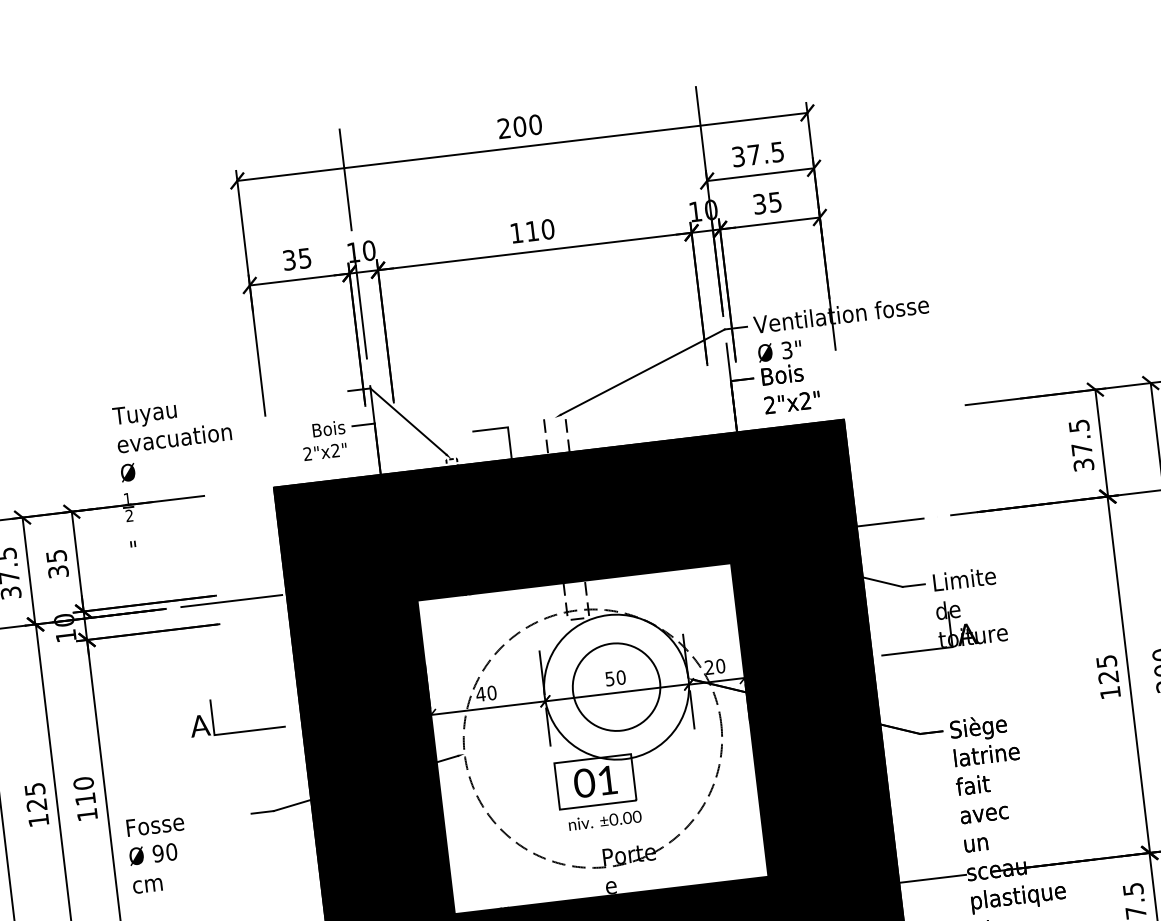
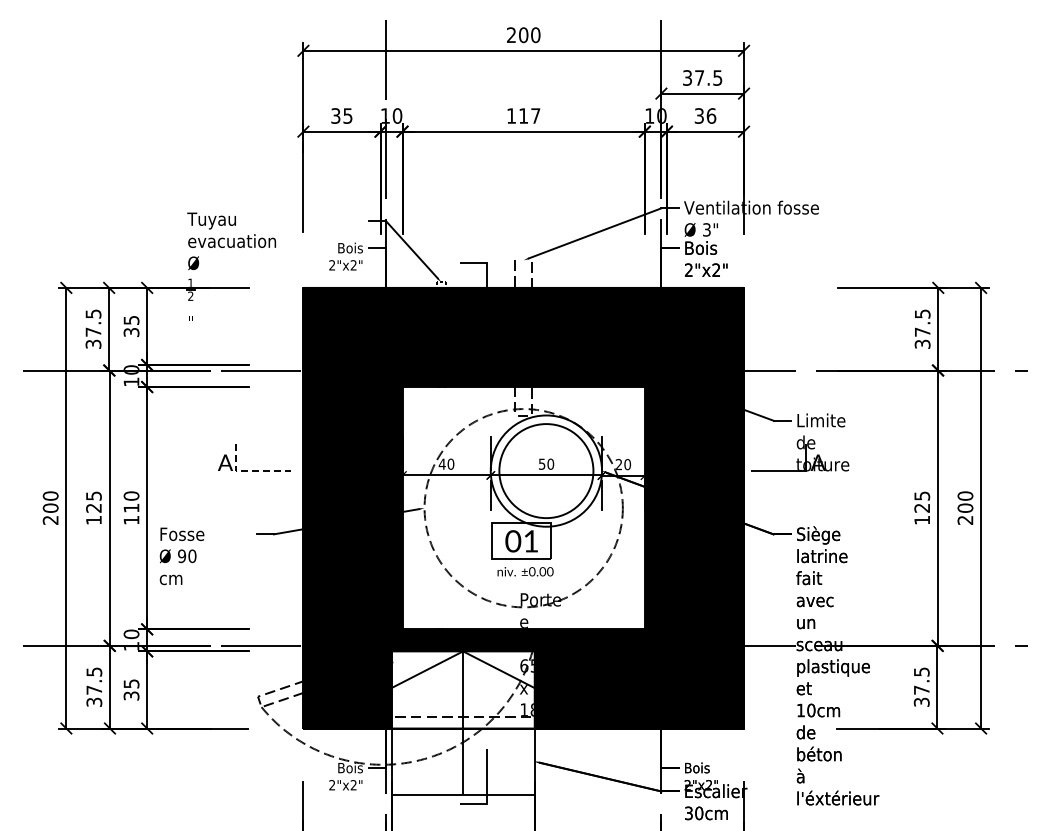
text: (775, 201) -> (711, 115), 35 -> 36
text: (547, 228) -> (535, 115), 110 -> 117
circle: (616, 686) -> (546, 470), size x1.4
line: (232, 733) -> (249, 471), solid -> dashed

